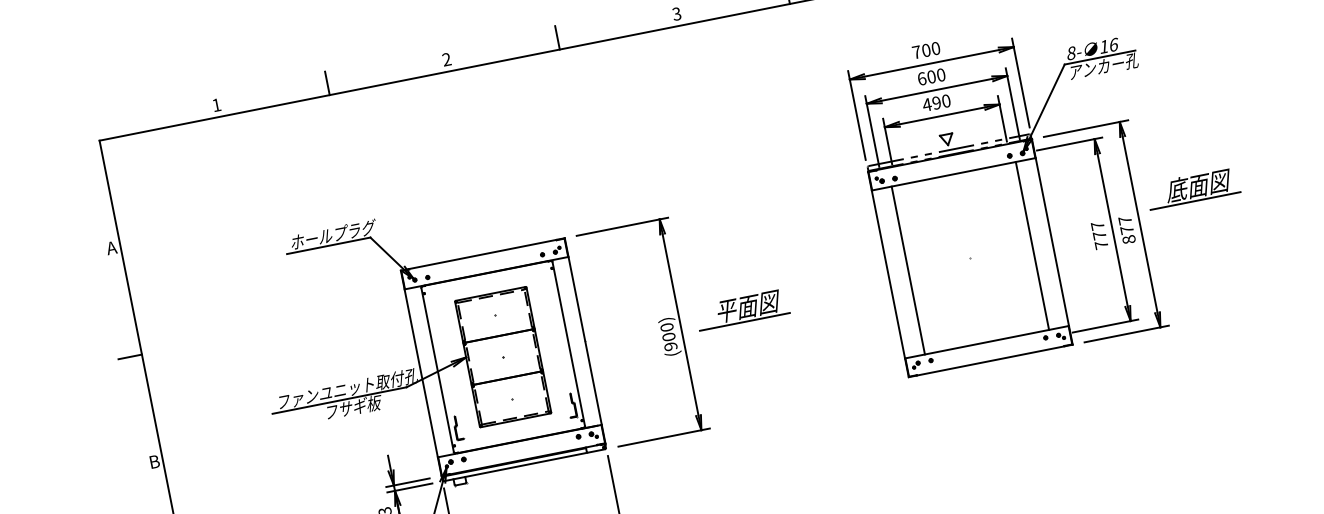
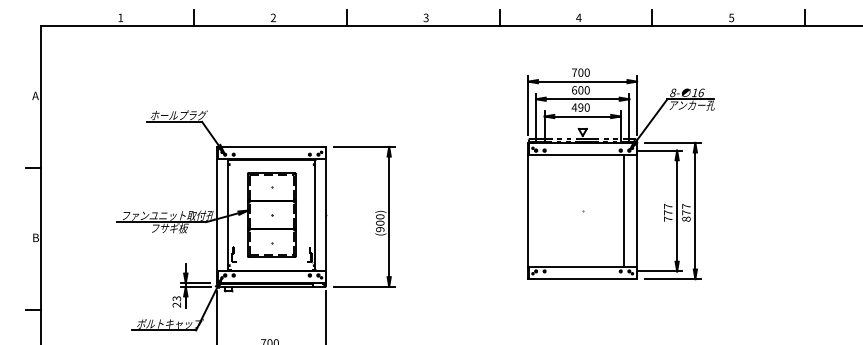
part: (1192, 188) -> (733, 194), removed
line: (908, 269) -> (541, 210), removed
part: (742, 308) -> (430, 214), removed

